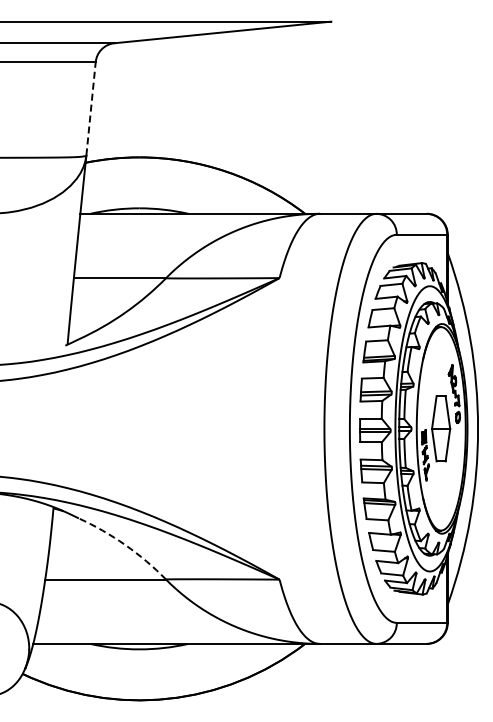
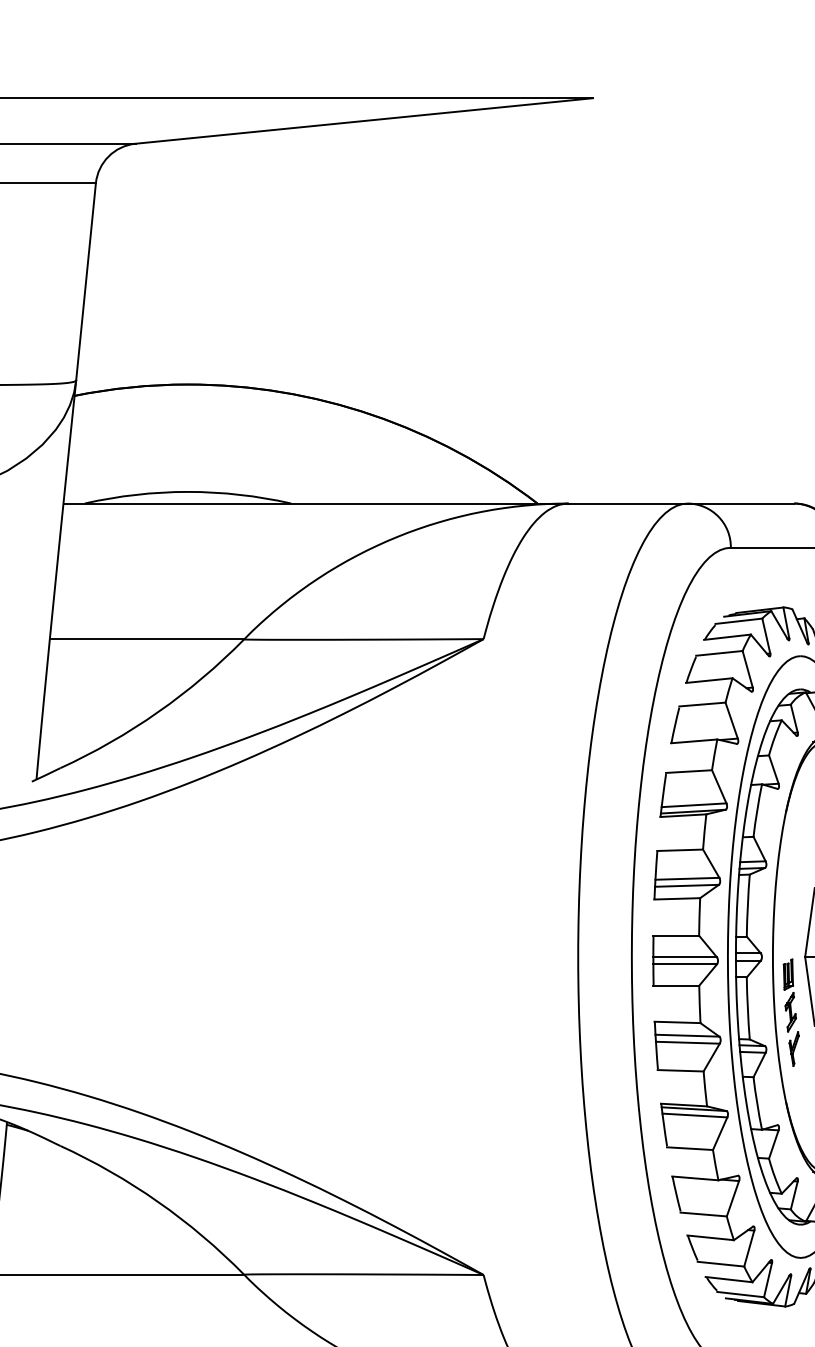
line: (91, 108) -> (86, 281), dashed -> solid
arc: (125, 544) -> (158, 1200), dashed -> solid

